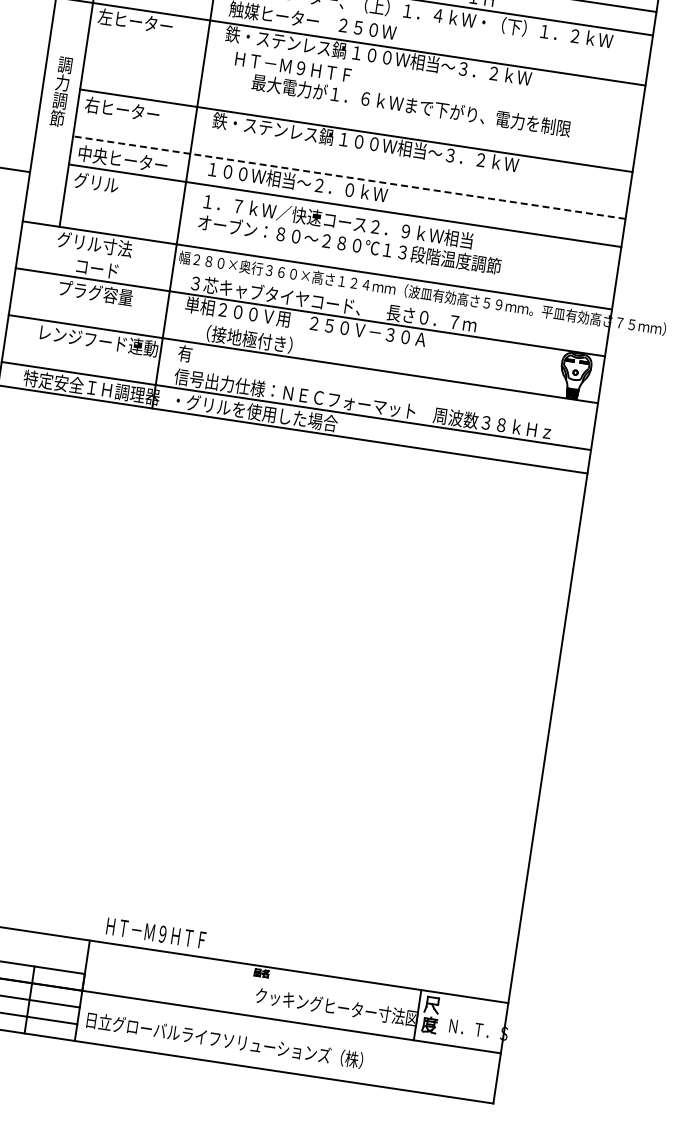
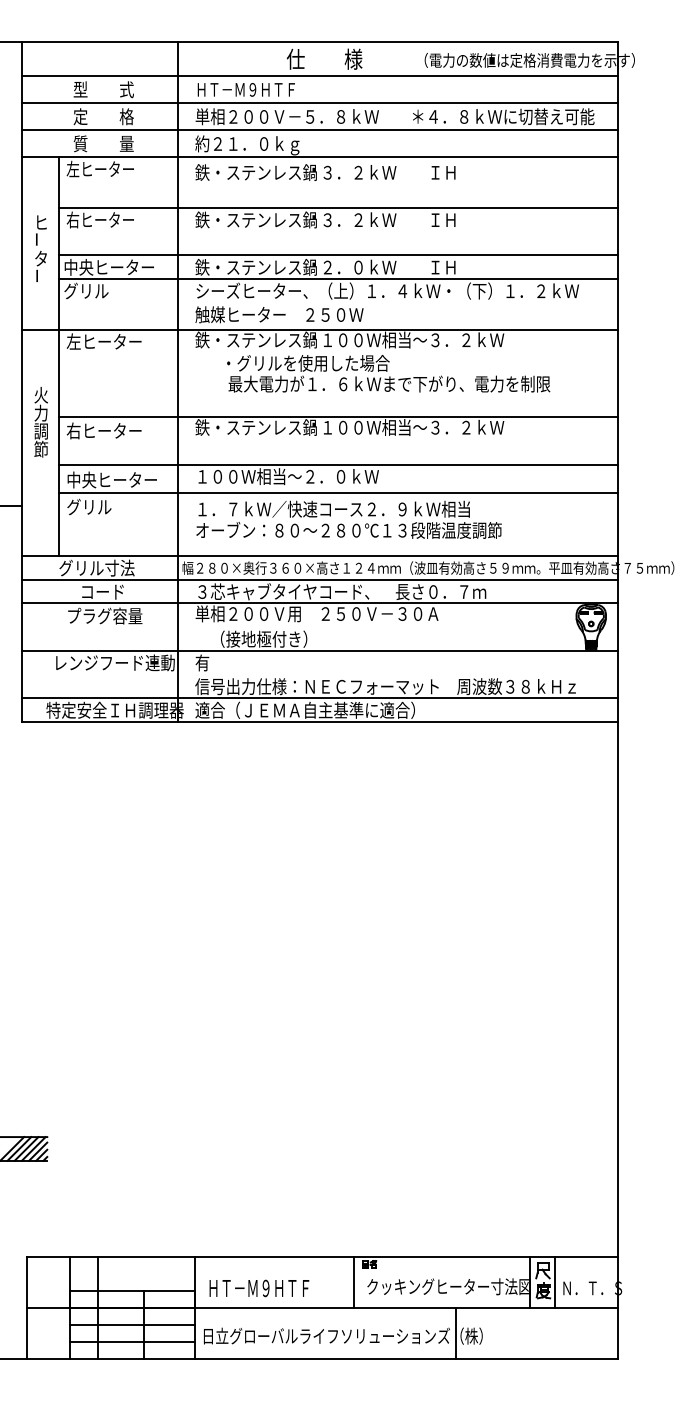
text: (64, 64) -> (40, 394), 調 -> 火
text: (324, 71) -> (298, 363), ＨＴ－Ｍ９ＨＴＦ -> ・グリルを使用した場合
line: (349, 177) -> (338, 464), dashed -> solid
line: (314, 288) -> (320, 579), added
text: (279, 414) -> (304, 709), ・グリルを使用した場合 -> 適合（ＪＥＭＡ自主基準に適合）
text: (156, 933) -> (259, 1288), moved
line: (243, 988) -> (353, 1282), added
line: (442, 1018) -> (555, 1282), added
line: (336, 1054) -> (455, 1333), added

